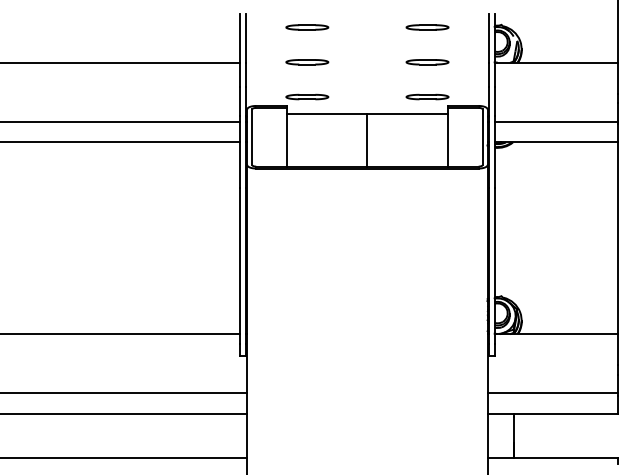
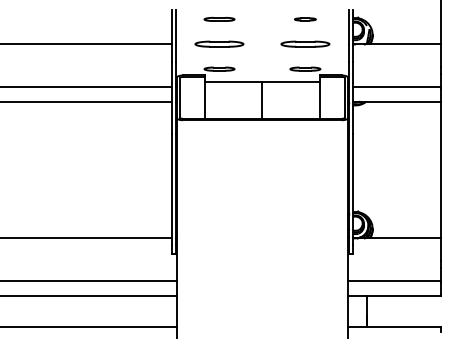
part: (427, 27) -> (305, 19), size x0.7
part: (307, 62) -> (219, 44), size x1.6
part: (427, 62) -> (305, 44), size x1.6

